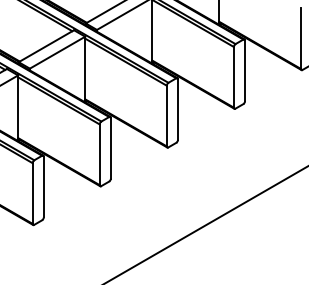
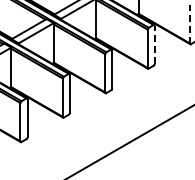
line: (301, 37) -> (190, 23), solid -> dashed
line: (244, 70) -> (154, 44), solid -> dashed

